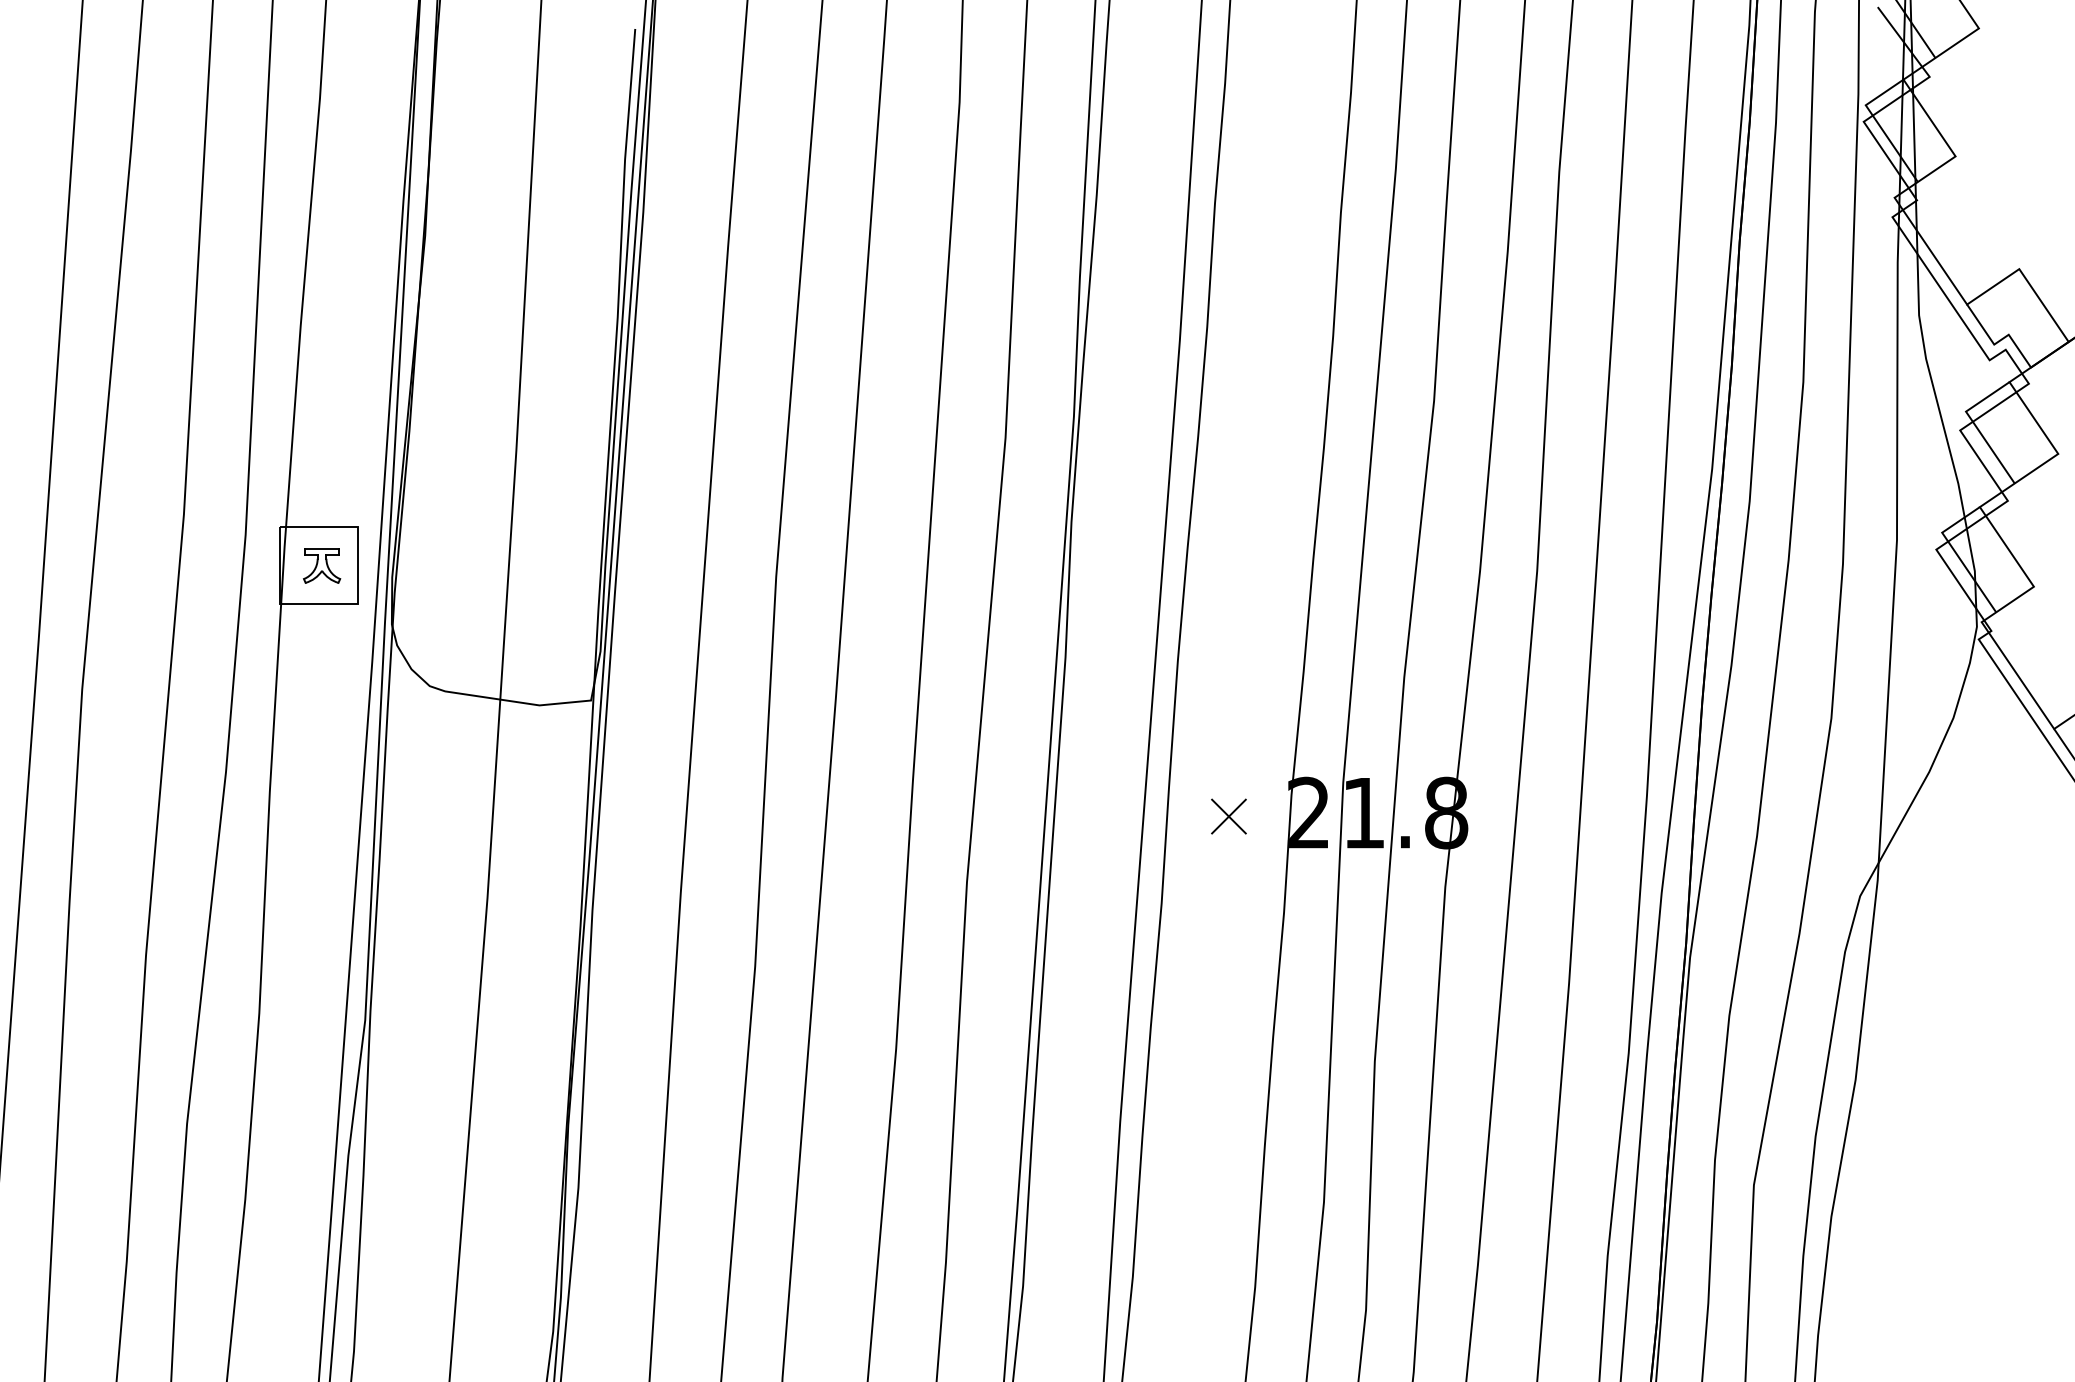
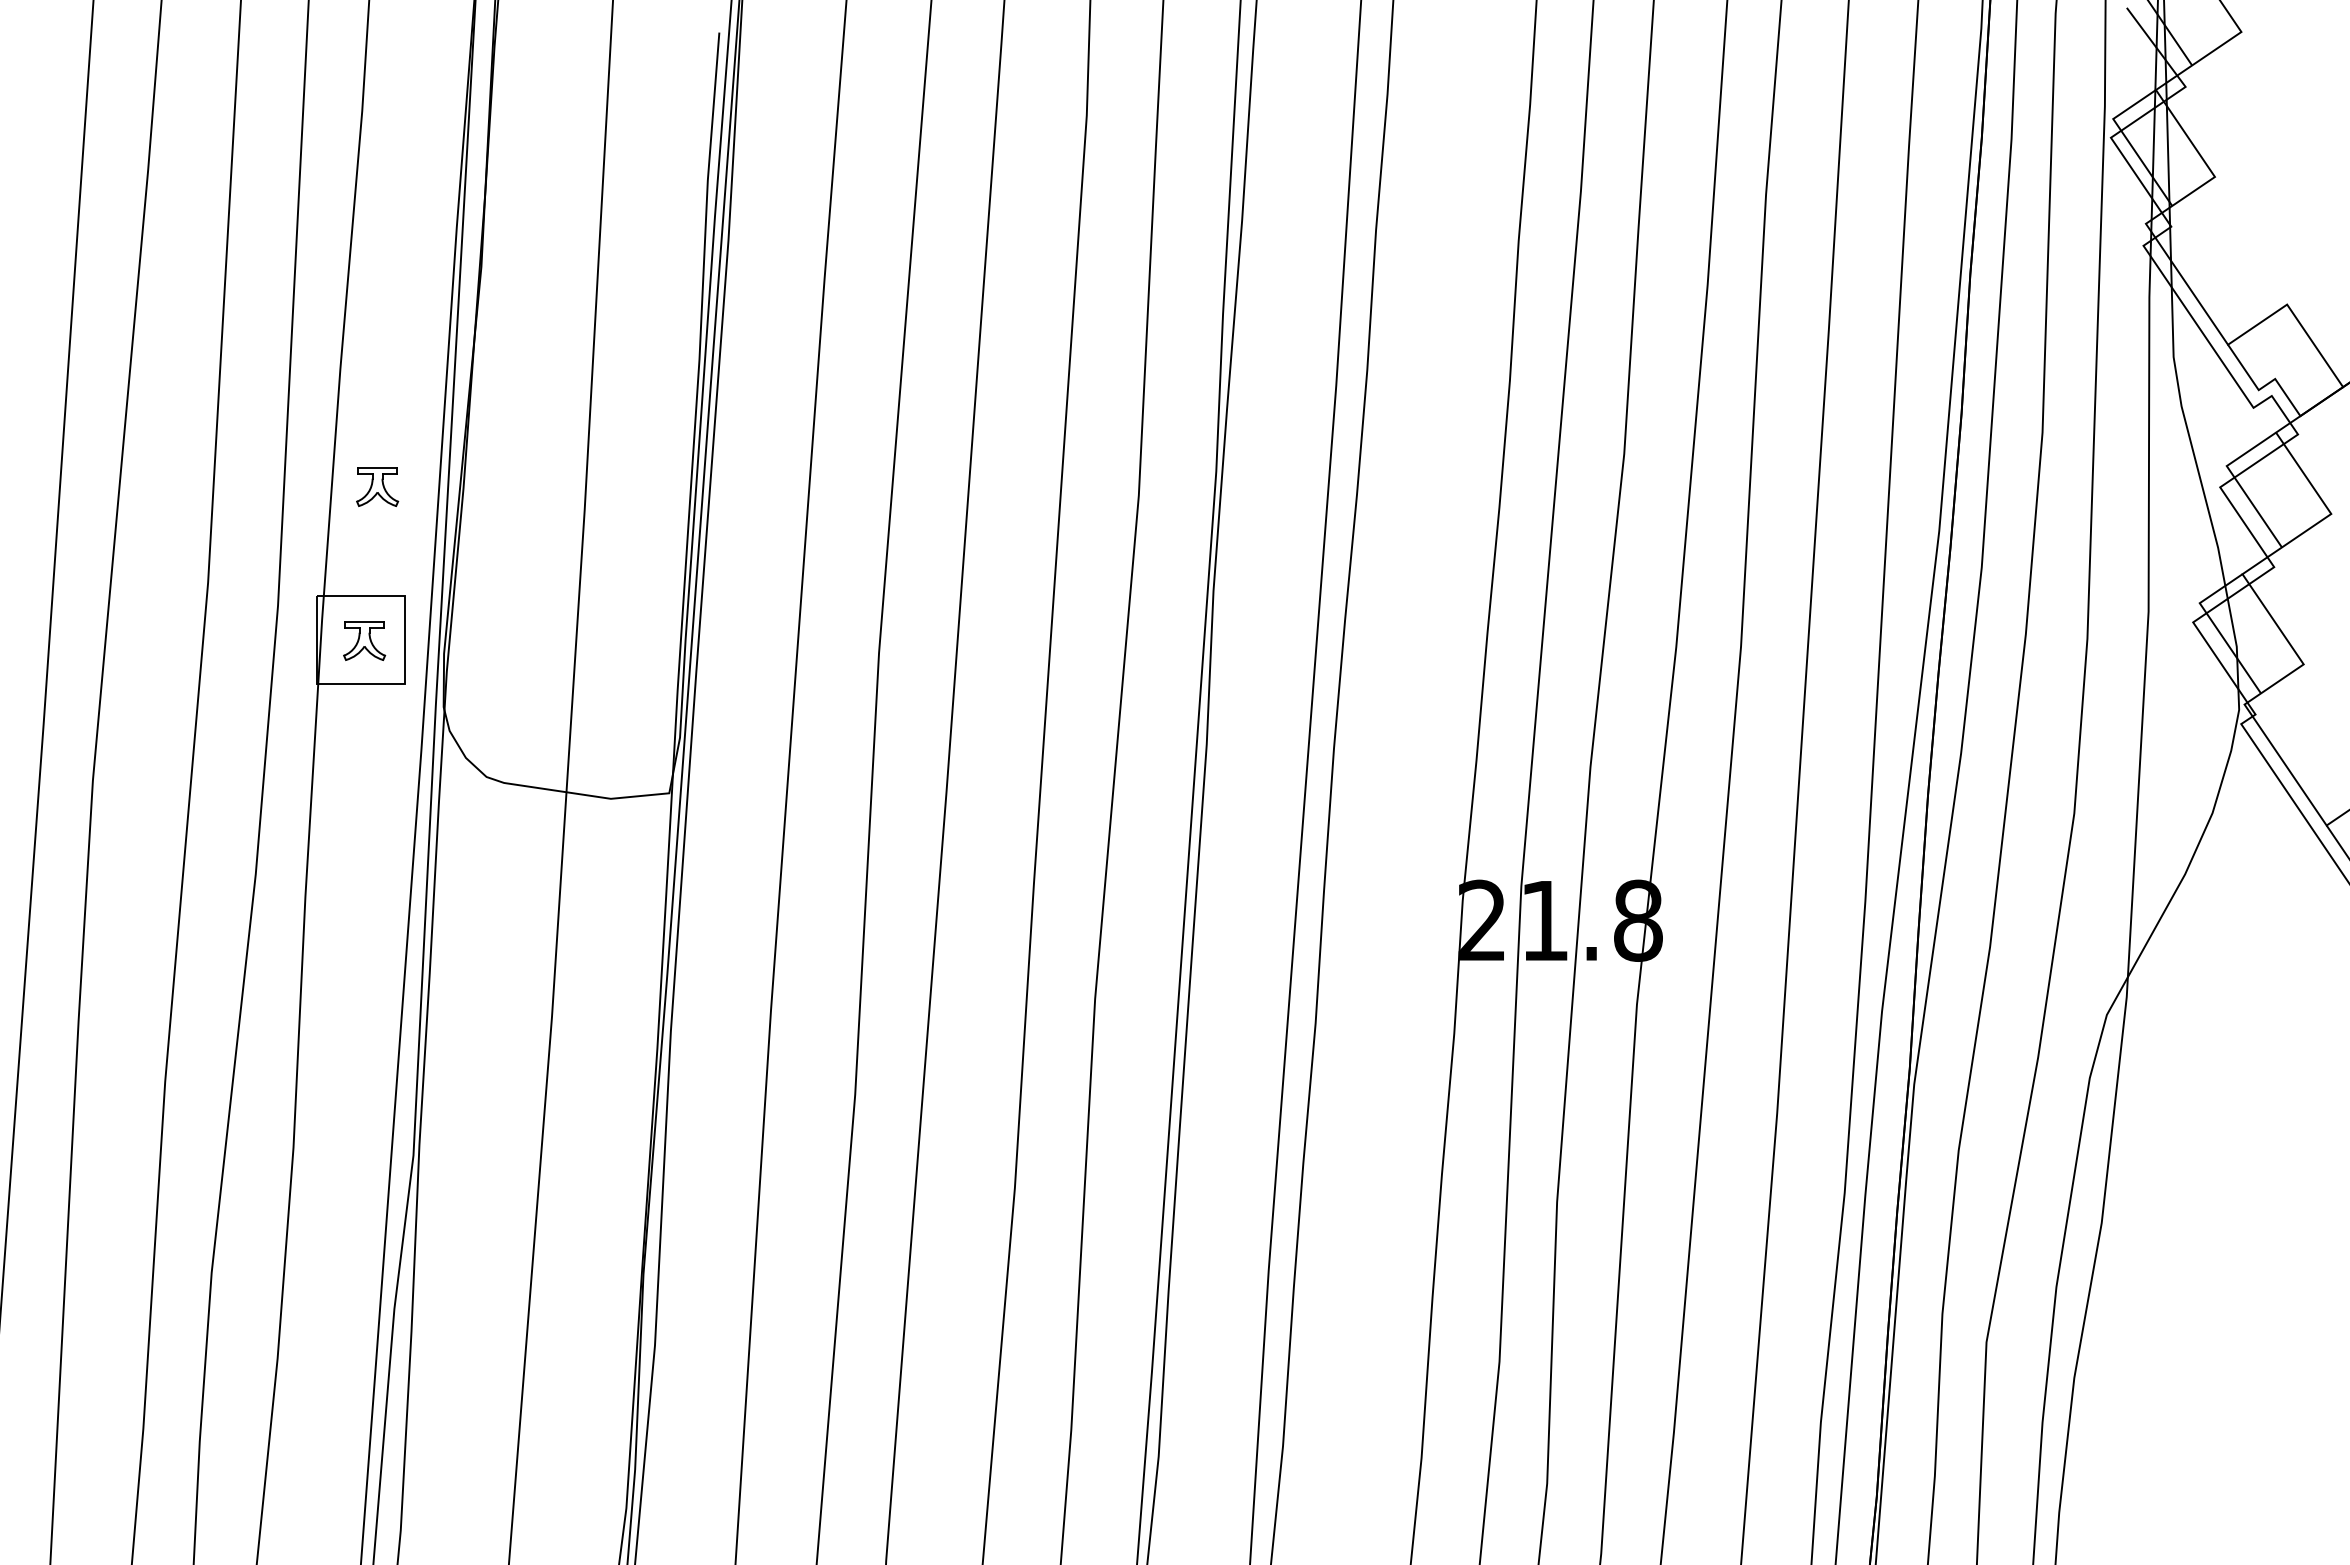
part: (333, 429) -> (377, 486), added
part: (1228, 816) -> (1391, 924), removed

